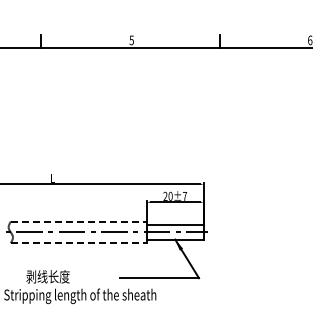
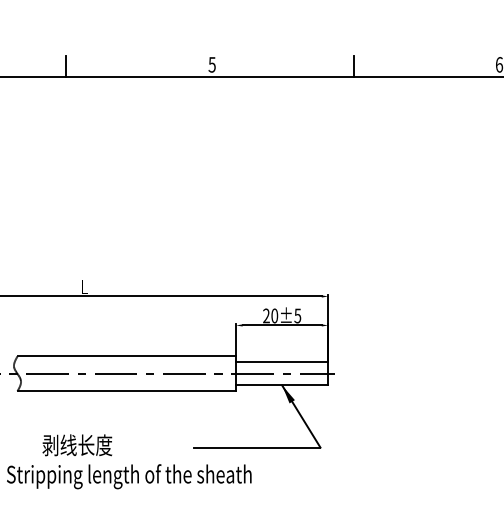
text: (184, 196) -> (297, 316), 20±7 -> 20±5
line: (78, 221) -> (126, 356), dashed -> solid
line: (78, 243) -> (126, 391), dashed -> solid

